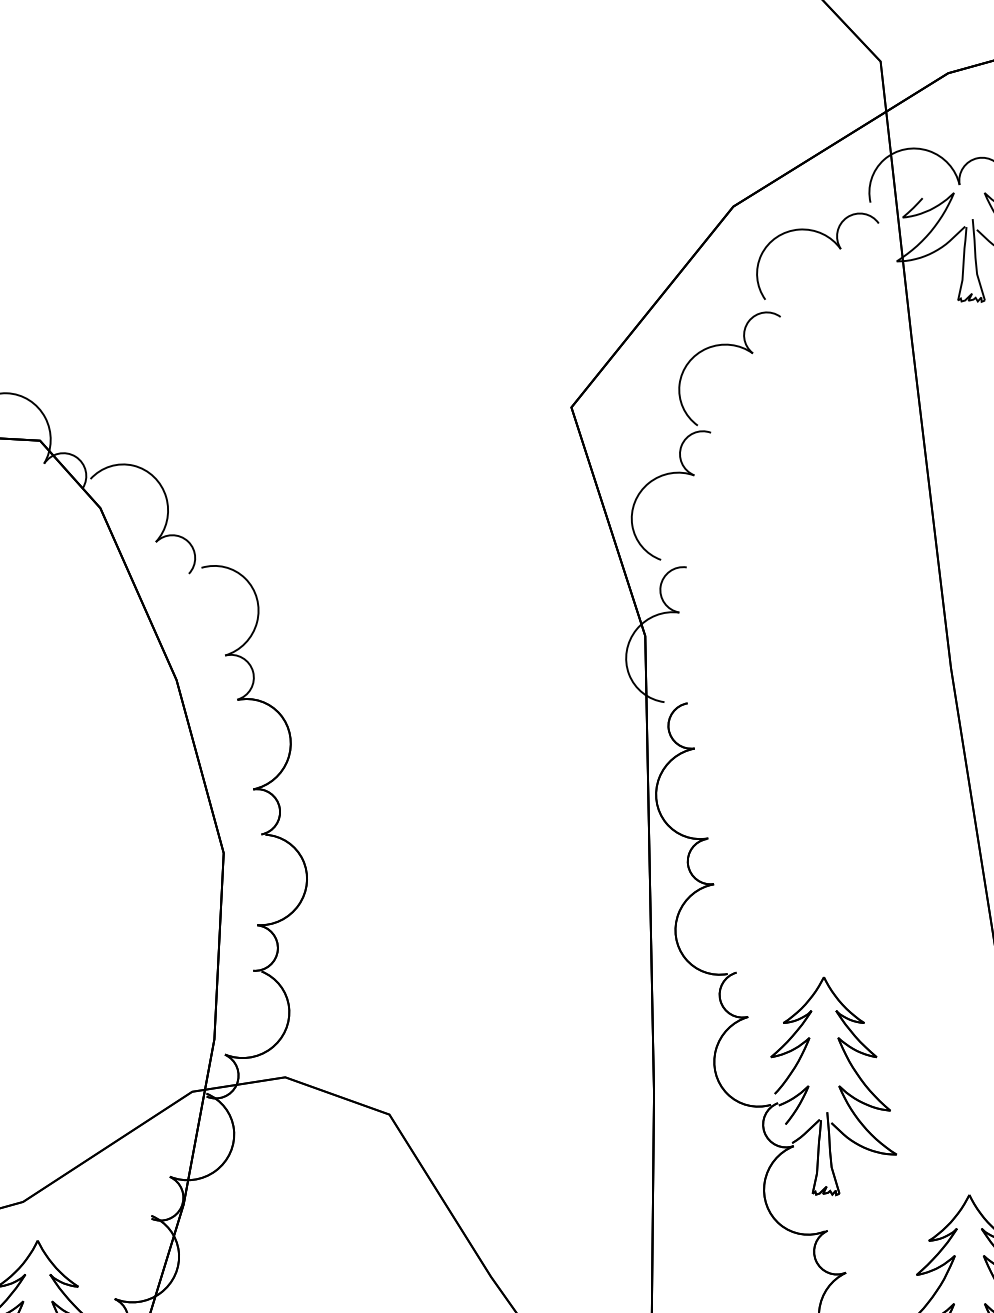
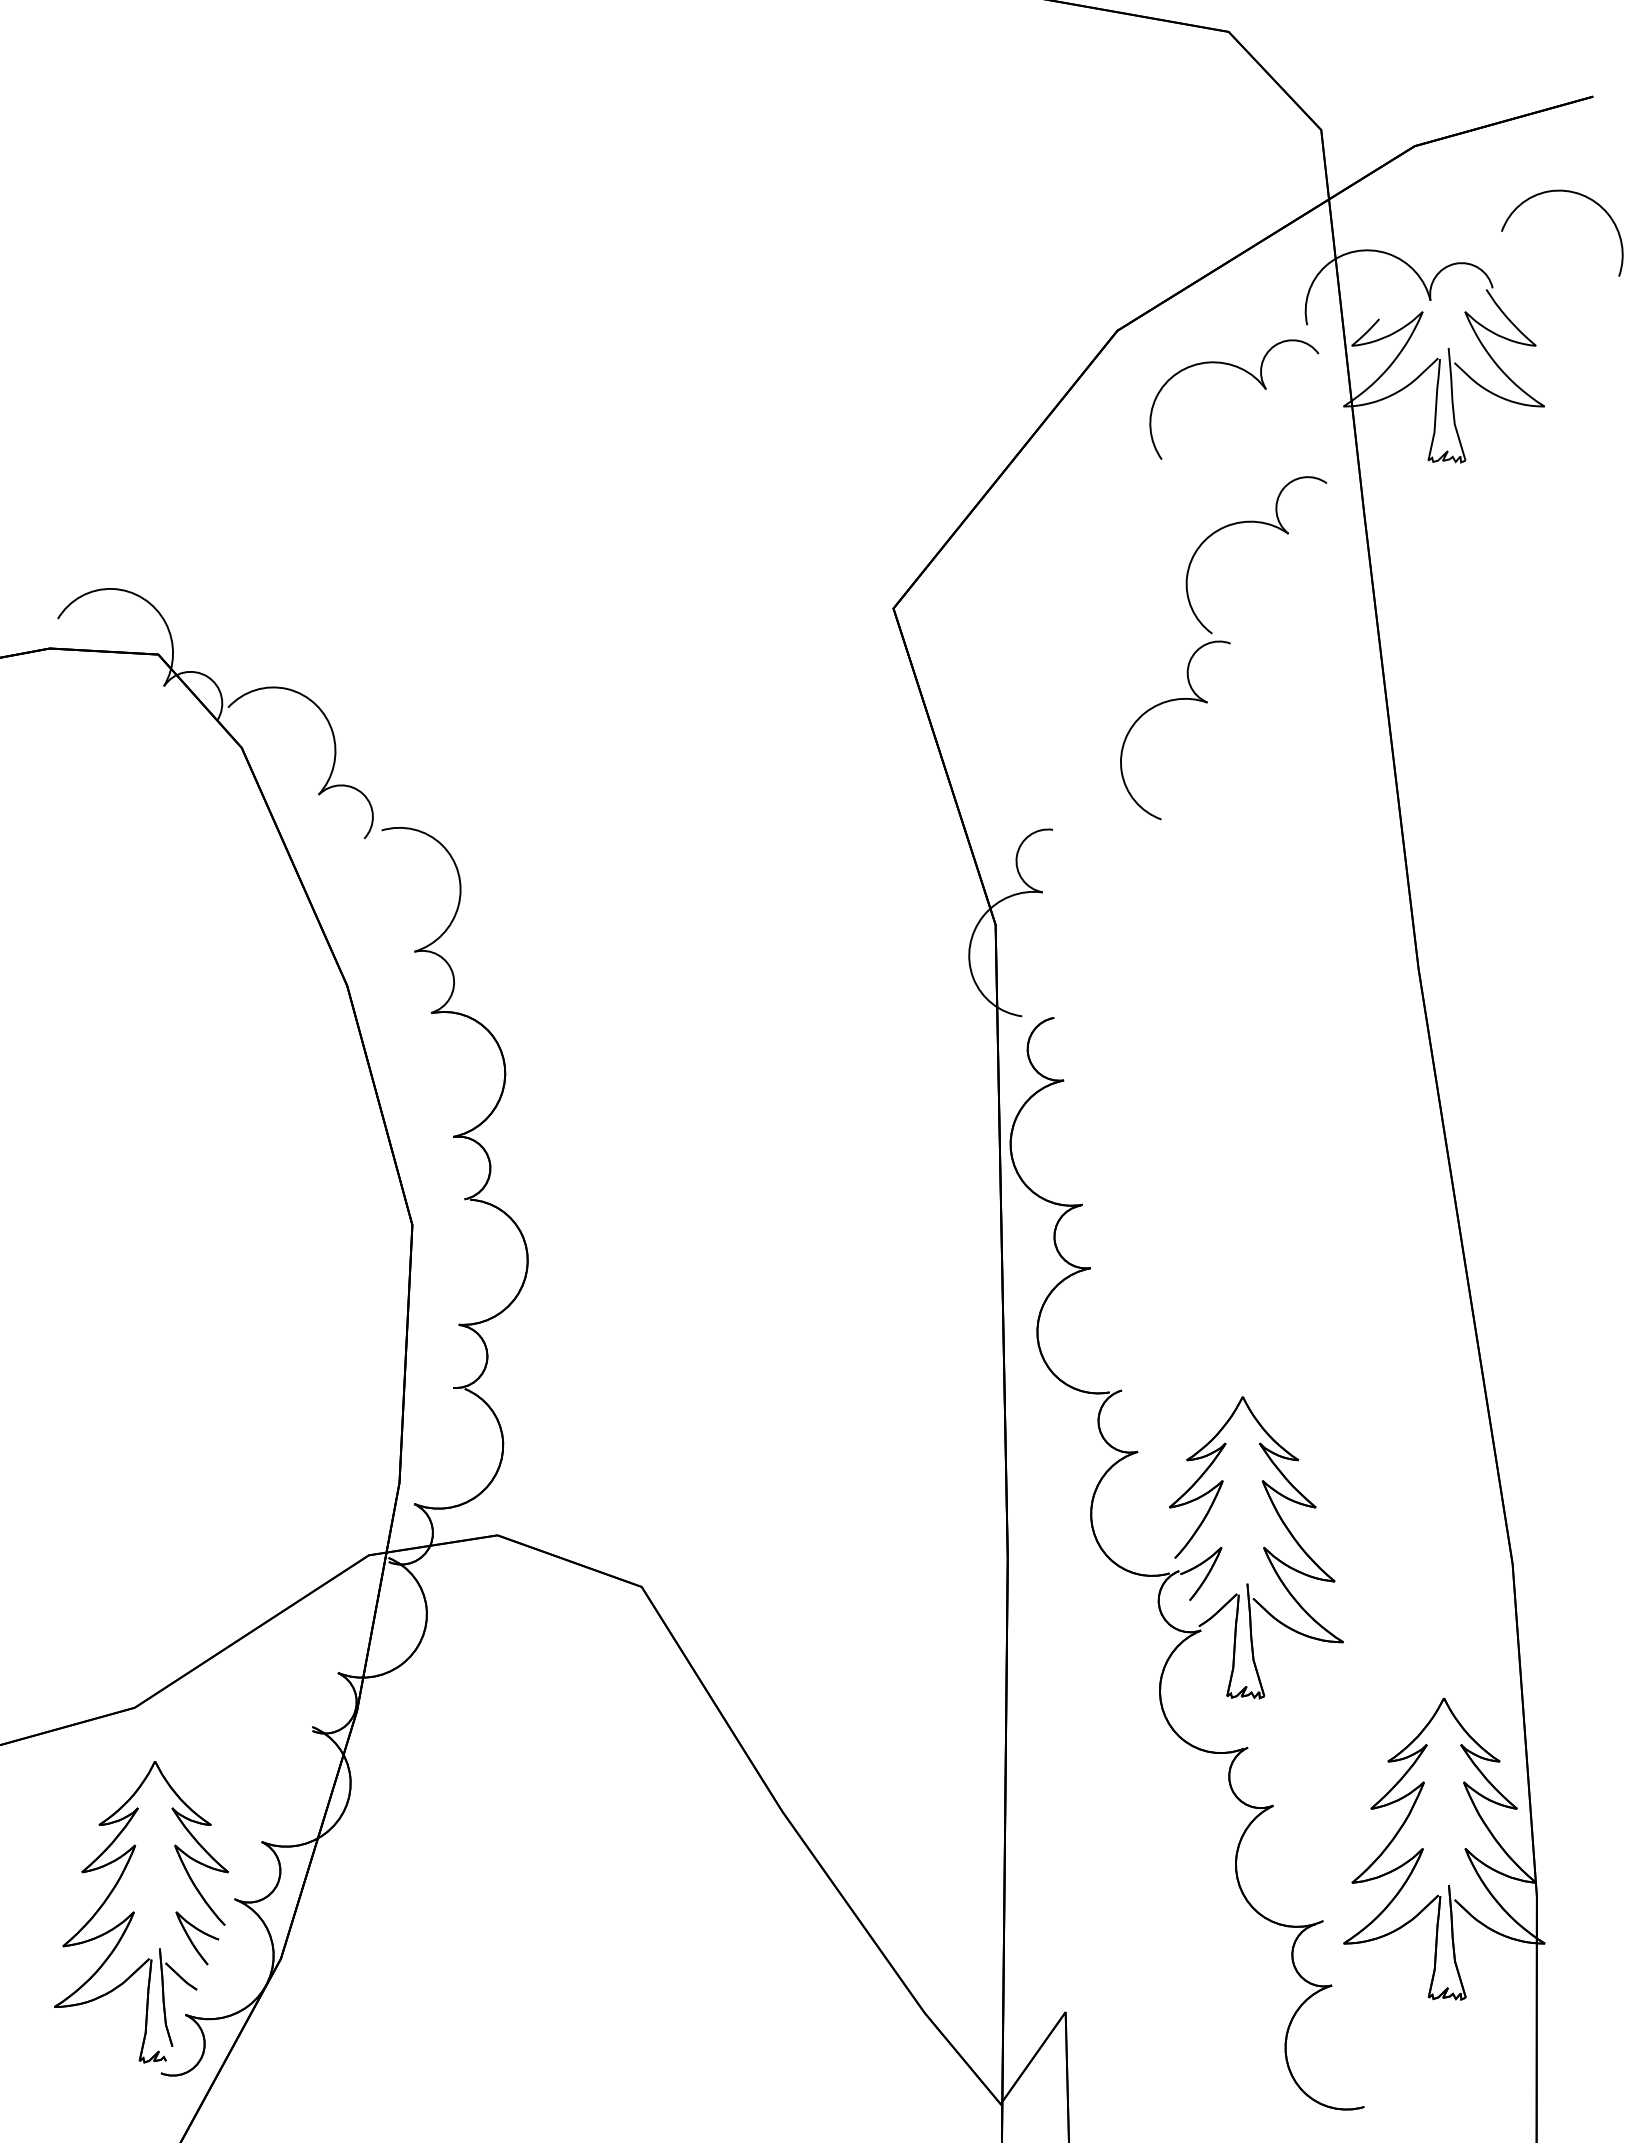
part: (705, 436) -> (1223, 648), moved

